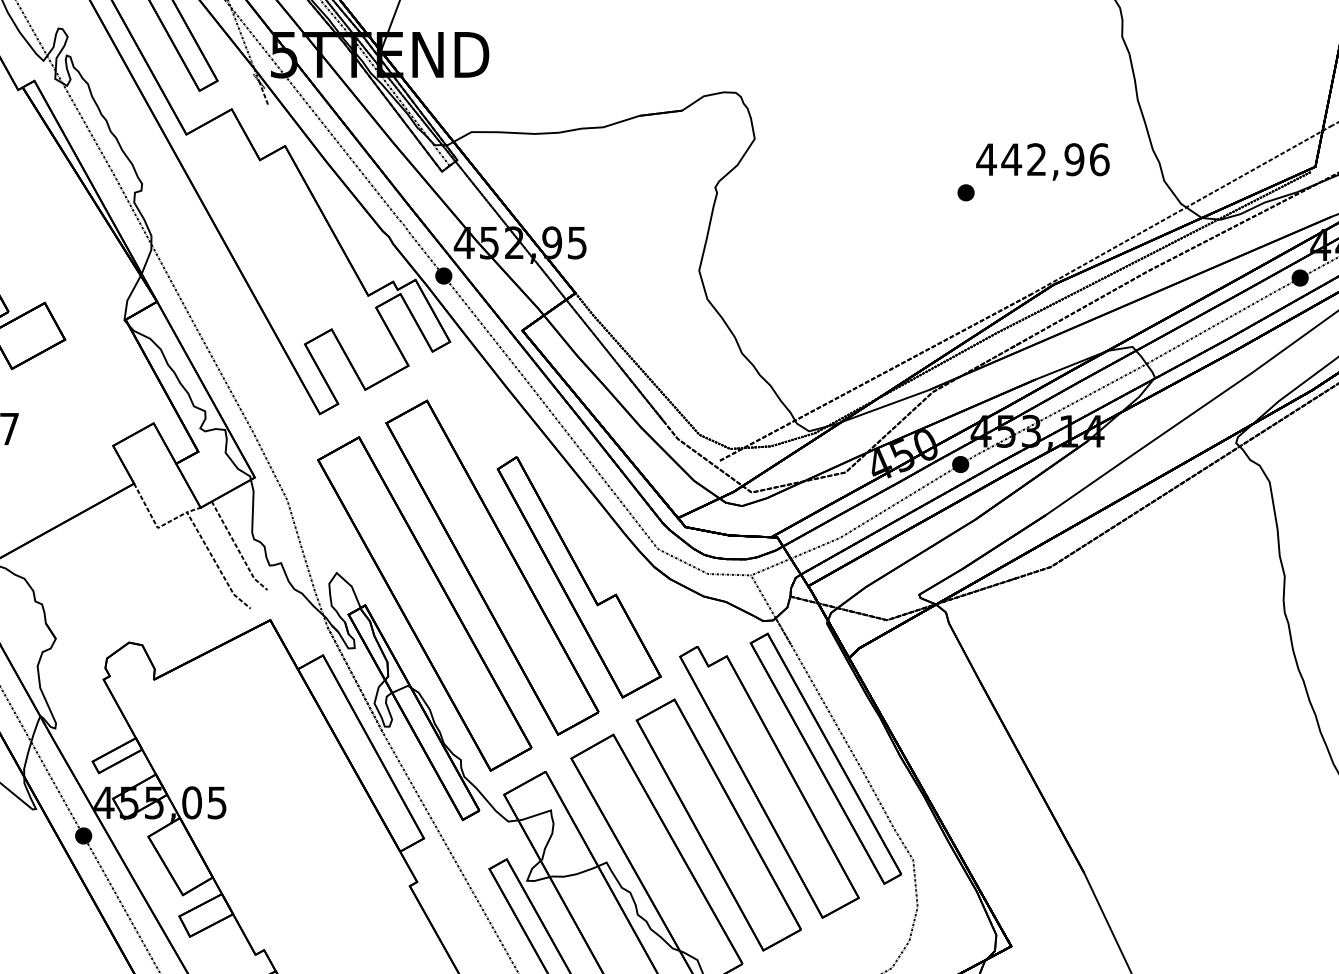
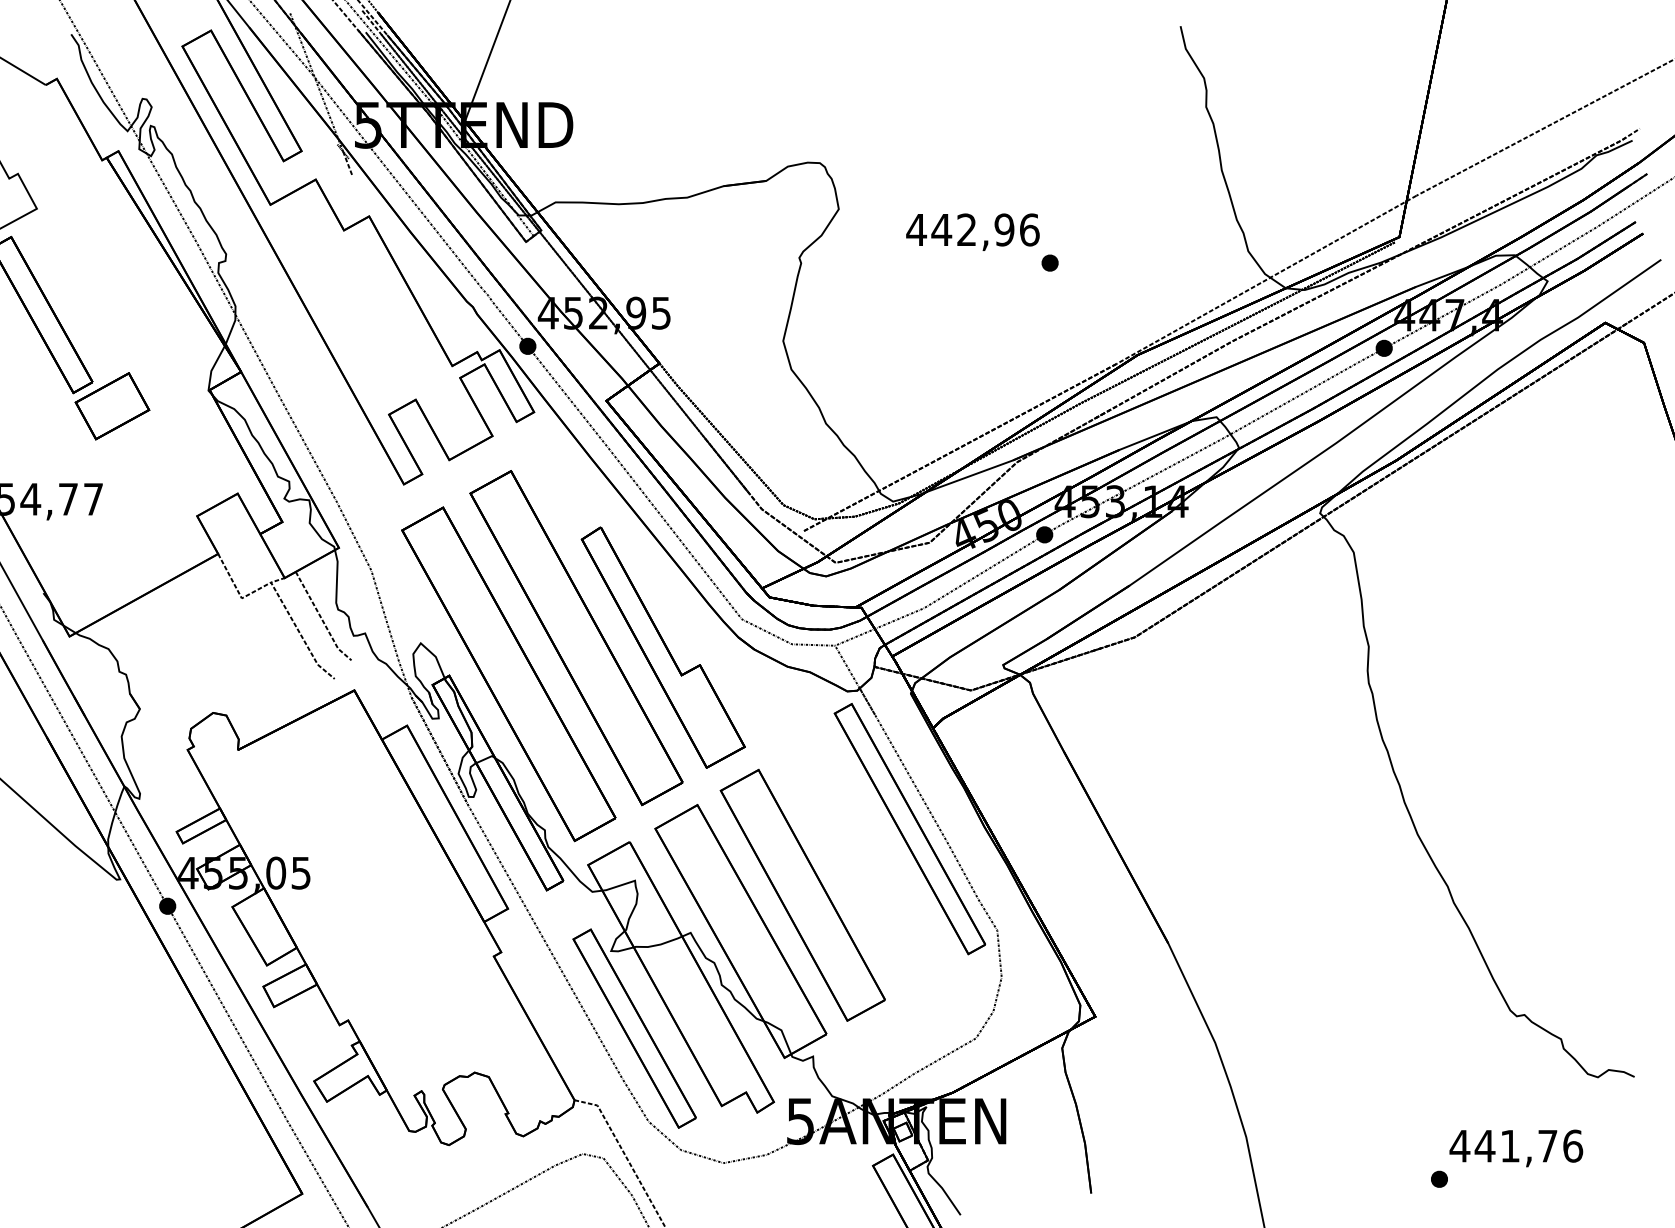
text: (1042, 161) -> (972, 231), moved
part: (769, 782) -> (853, 852), removed

